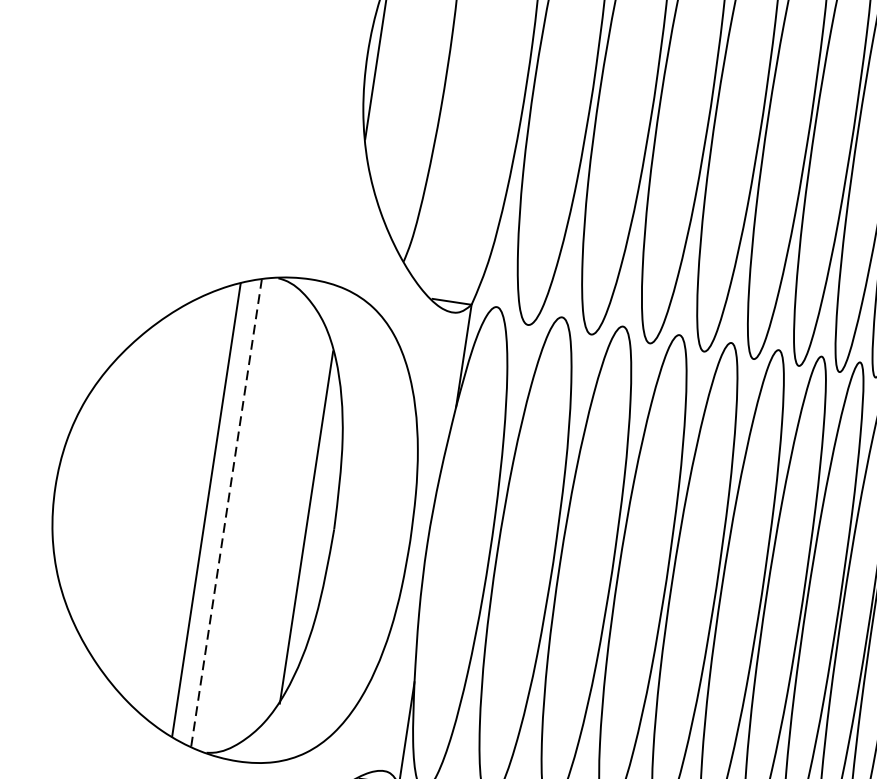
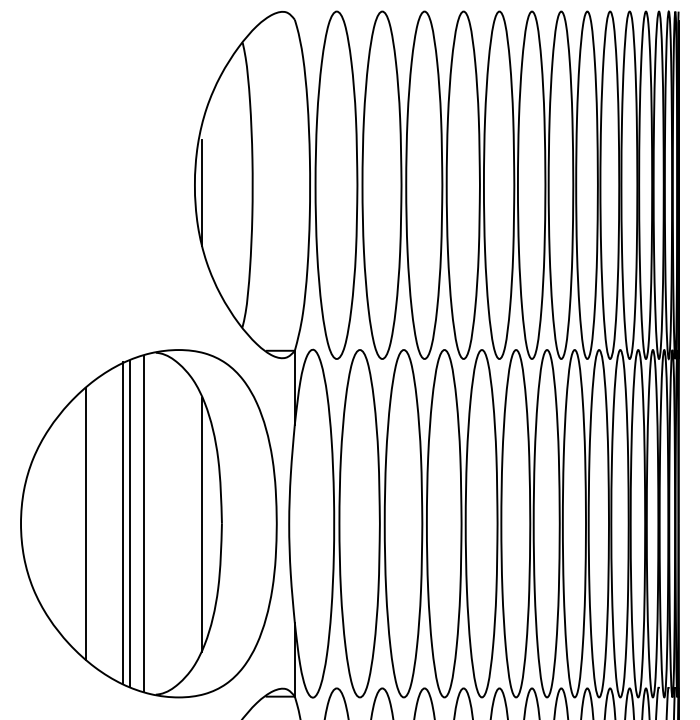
line: (146, 500) -> (86, 523), added
line: (196, 506) -> (122, 522), added
line: (226, 512) -> (144, 523), dashed -> solid

